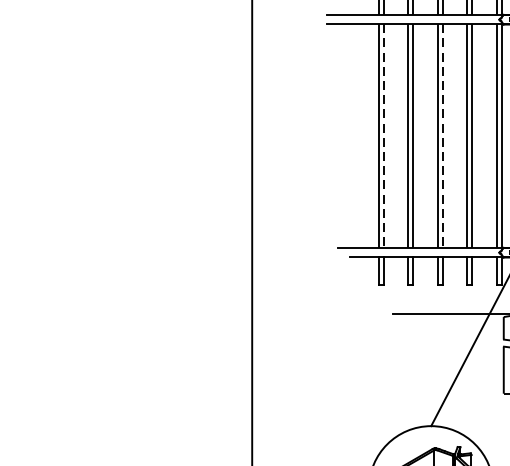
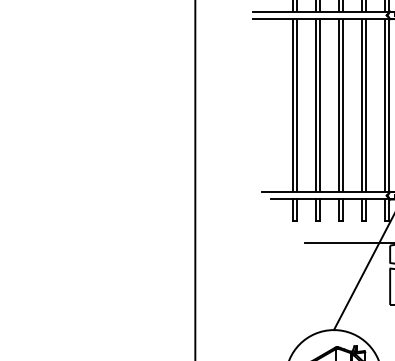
line: (384, 136) -> (297, 105), dashed -> solid
line: (443, 136) -> (343, 105), dashed -> solid

